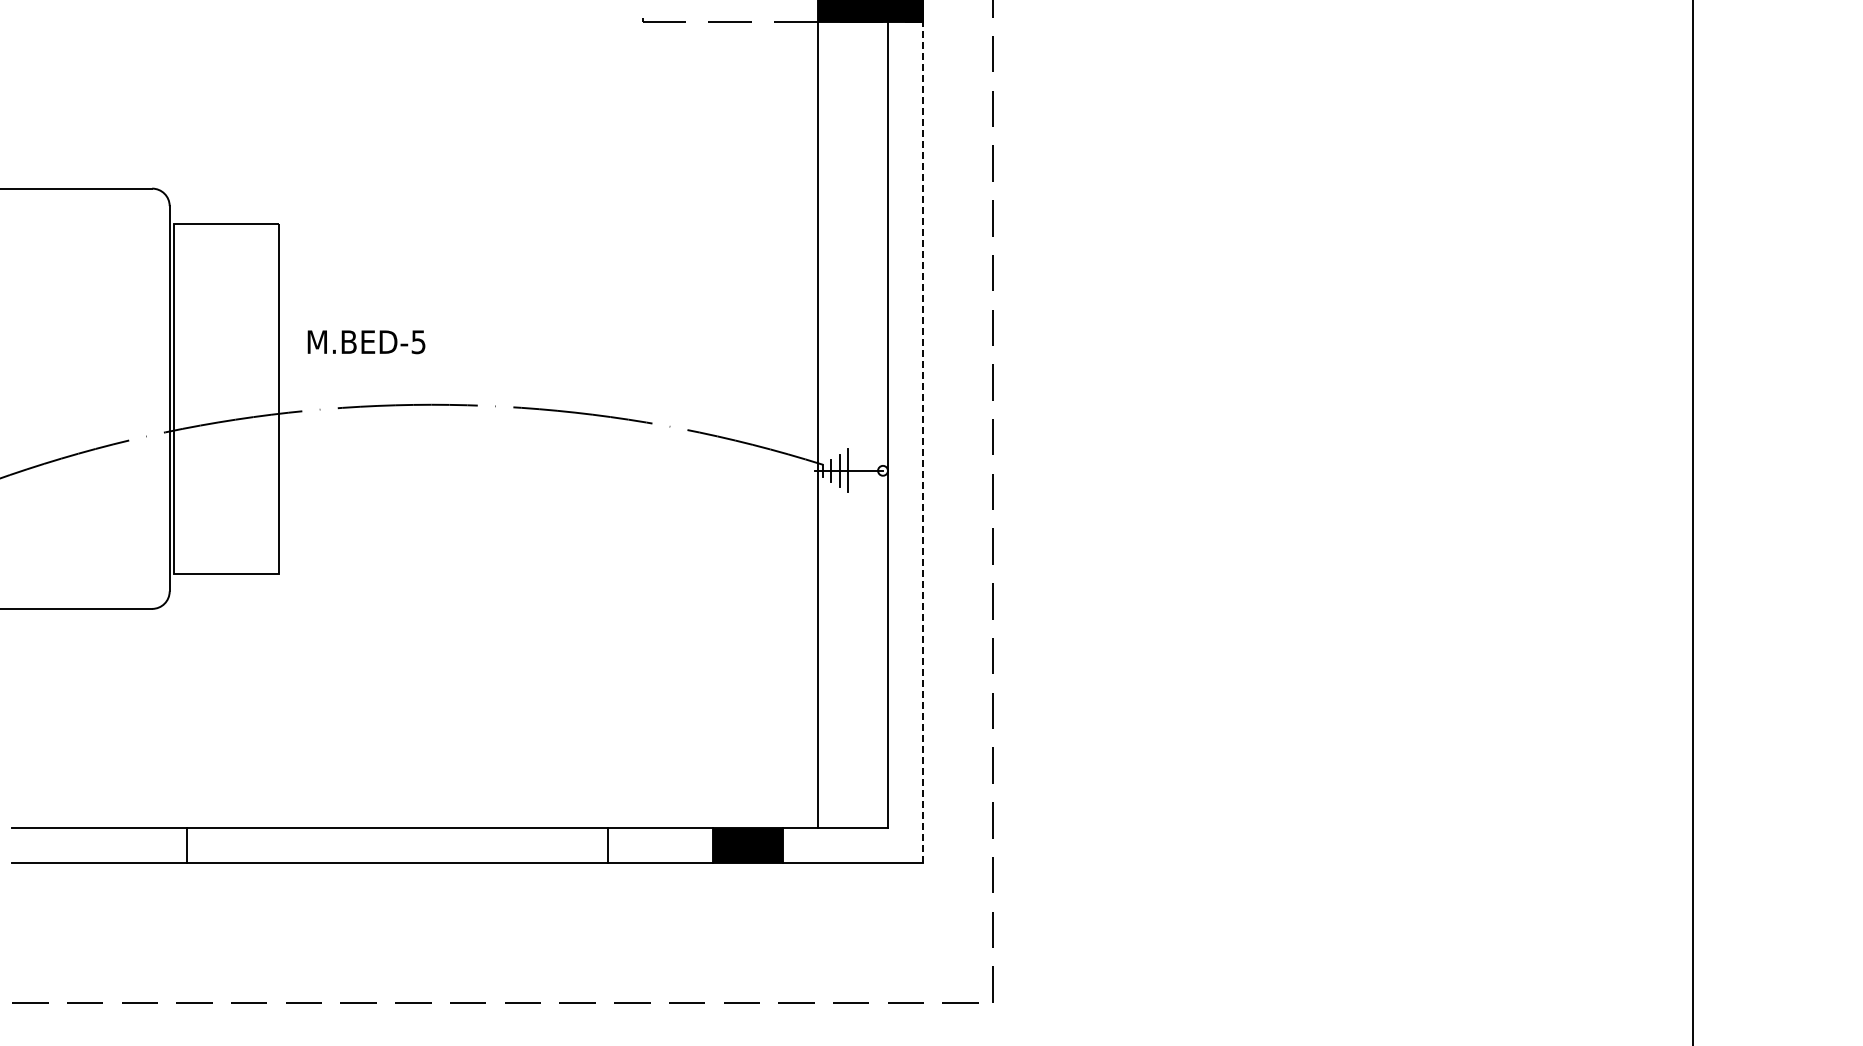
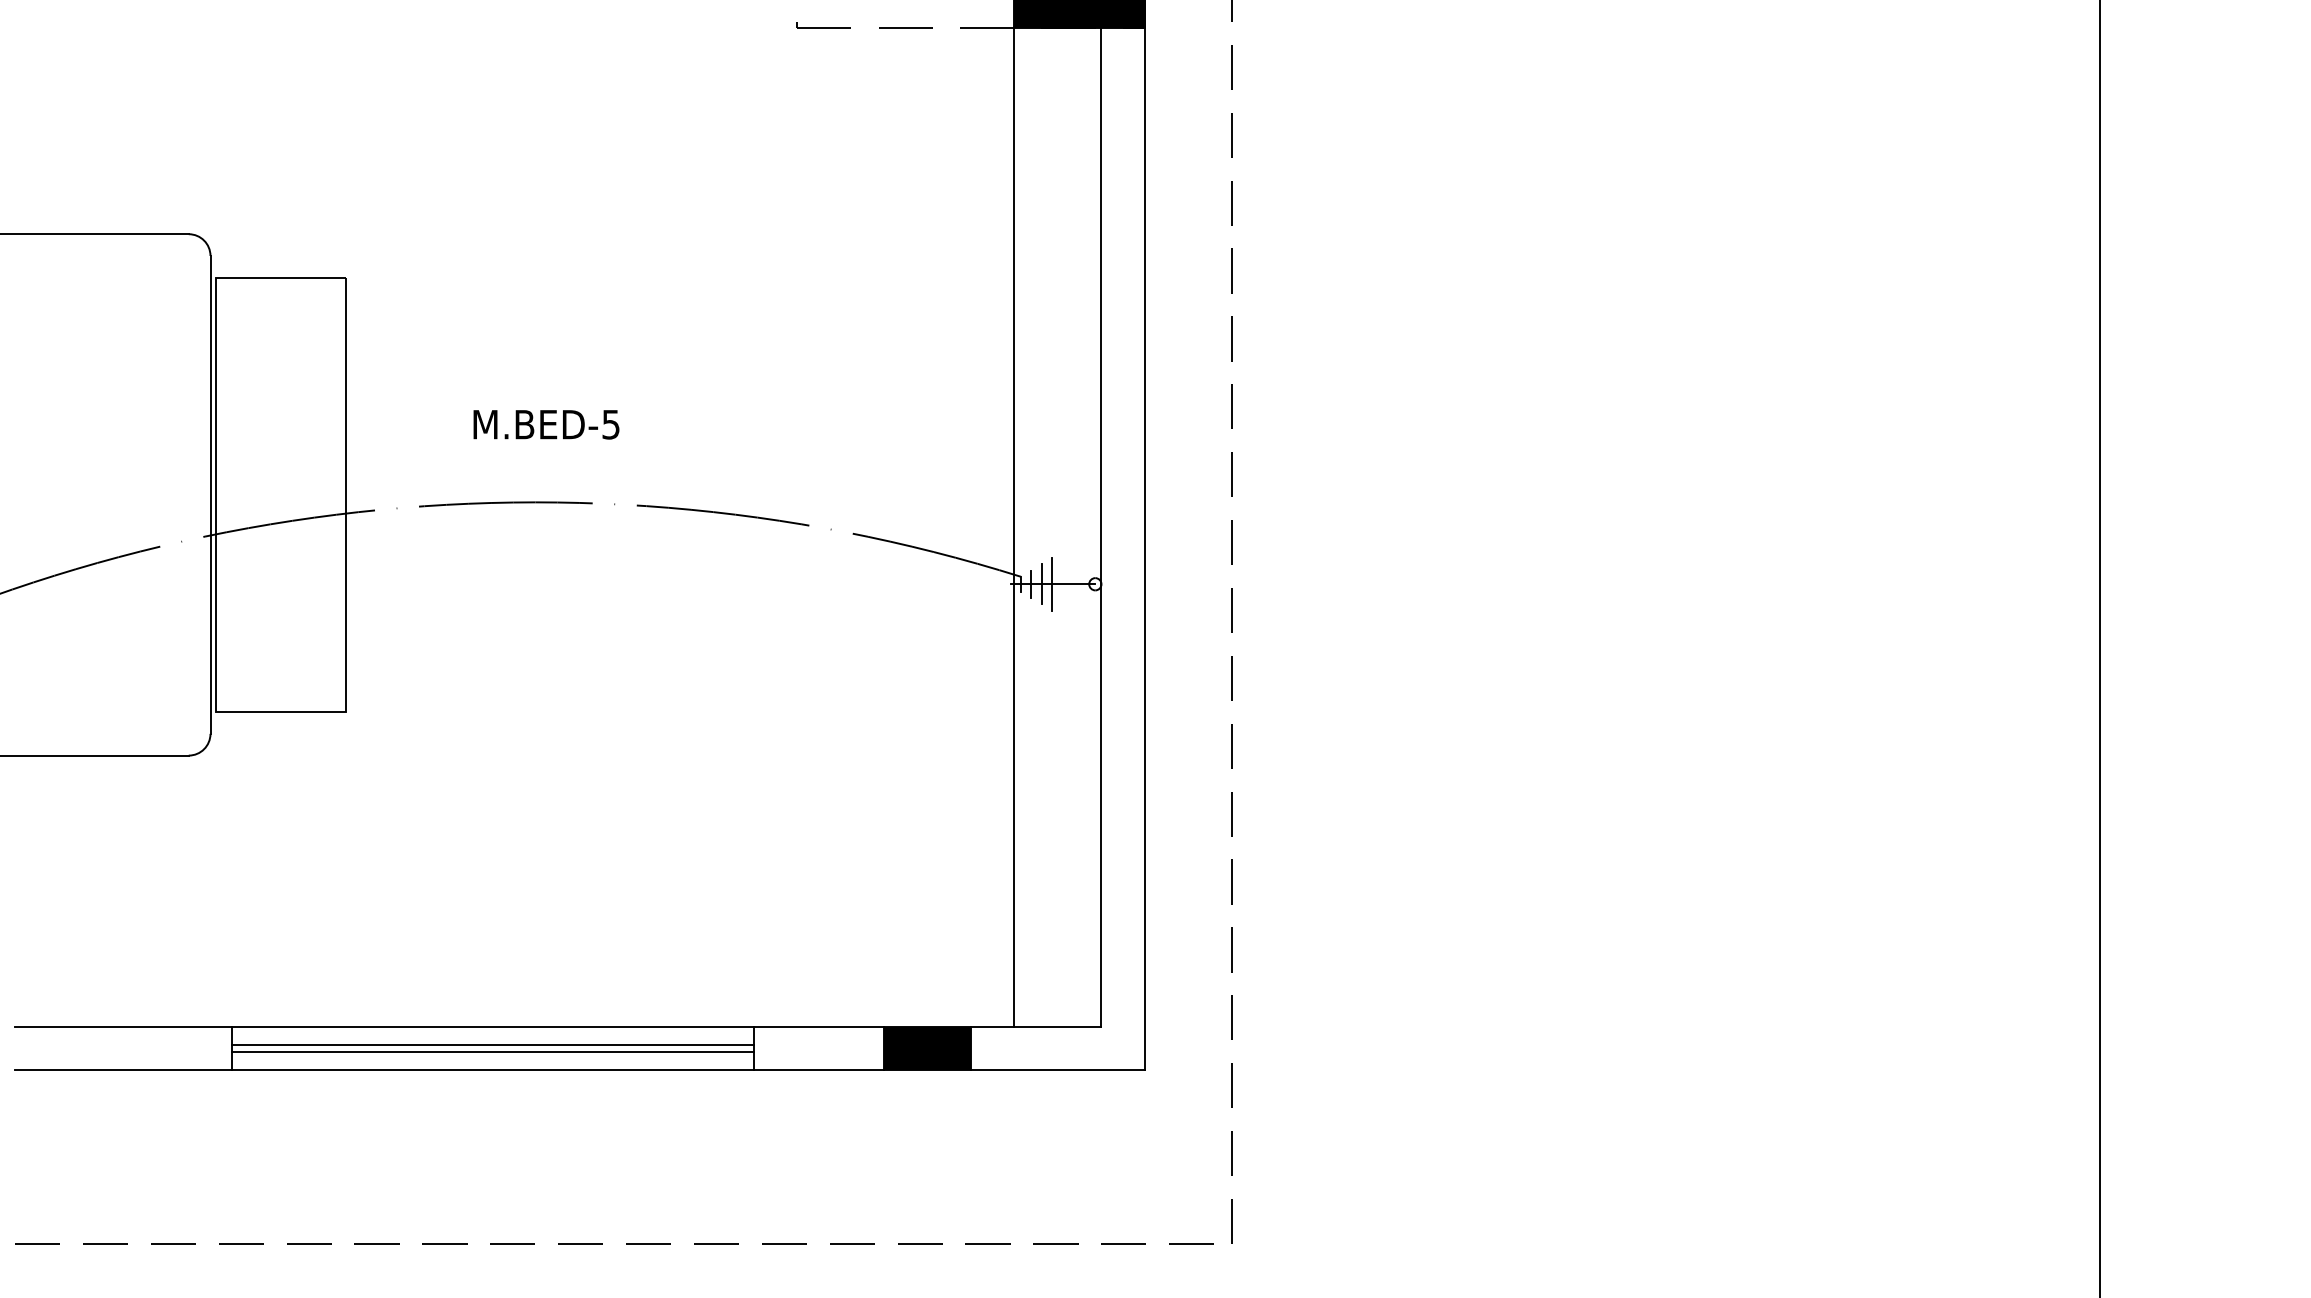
text: (366, 342) -> (546, 425), moved
line: (922, 441) -> (1144, 547), dashed -> solid
line: (397, 842) -> (493, 1045), added
line: (397, 848) -> (493, 1052), added

